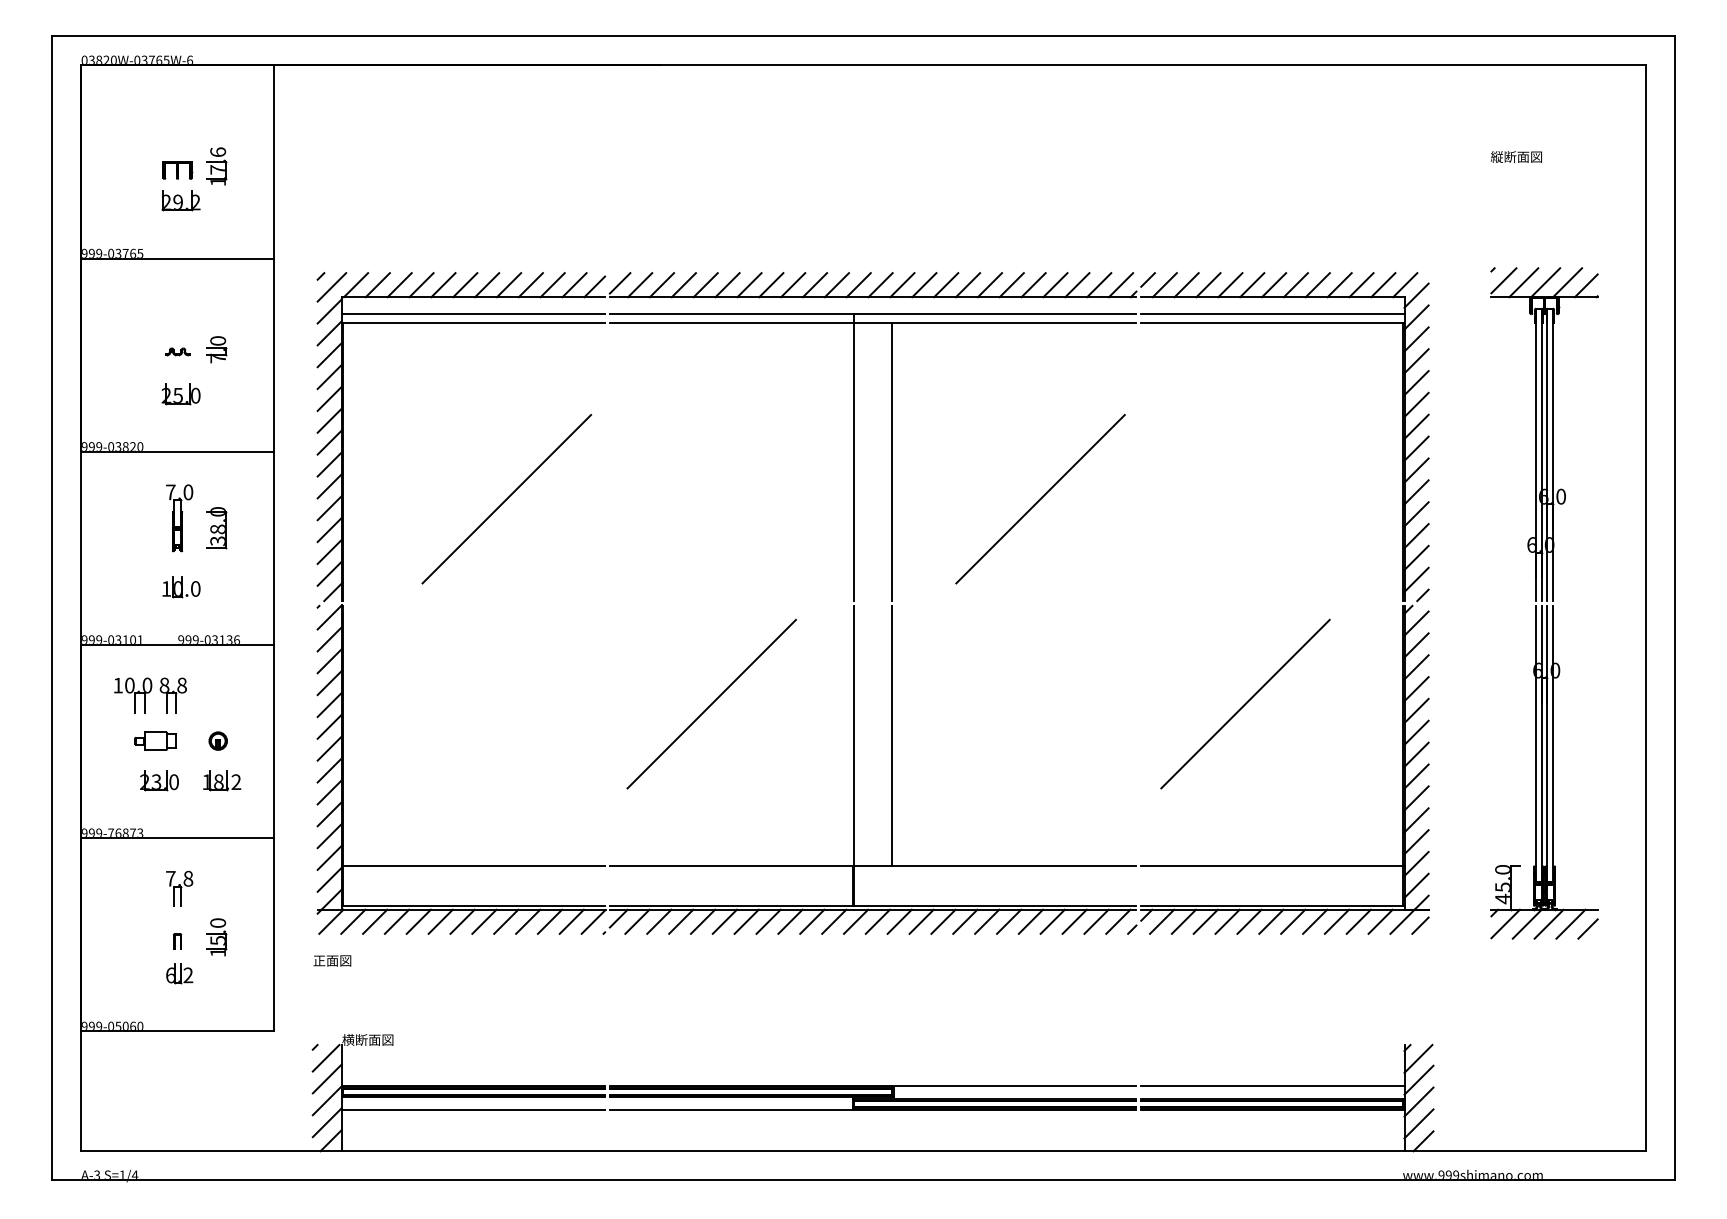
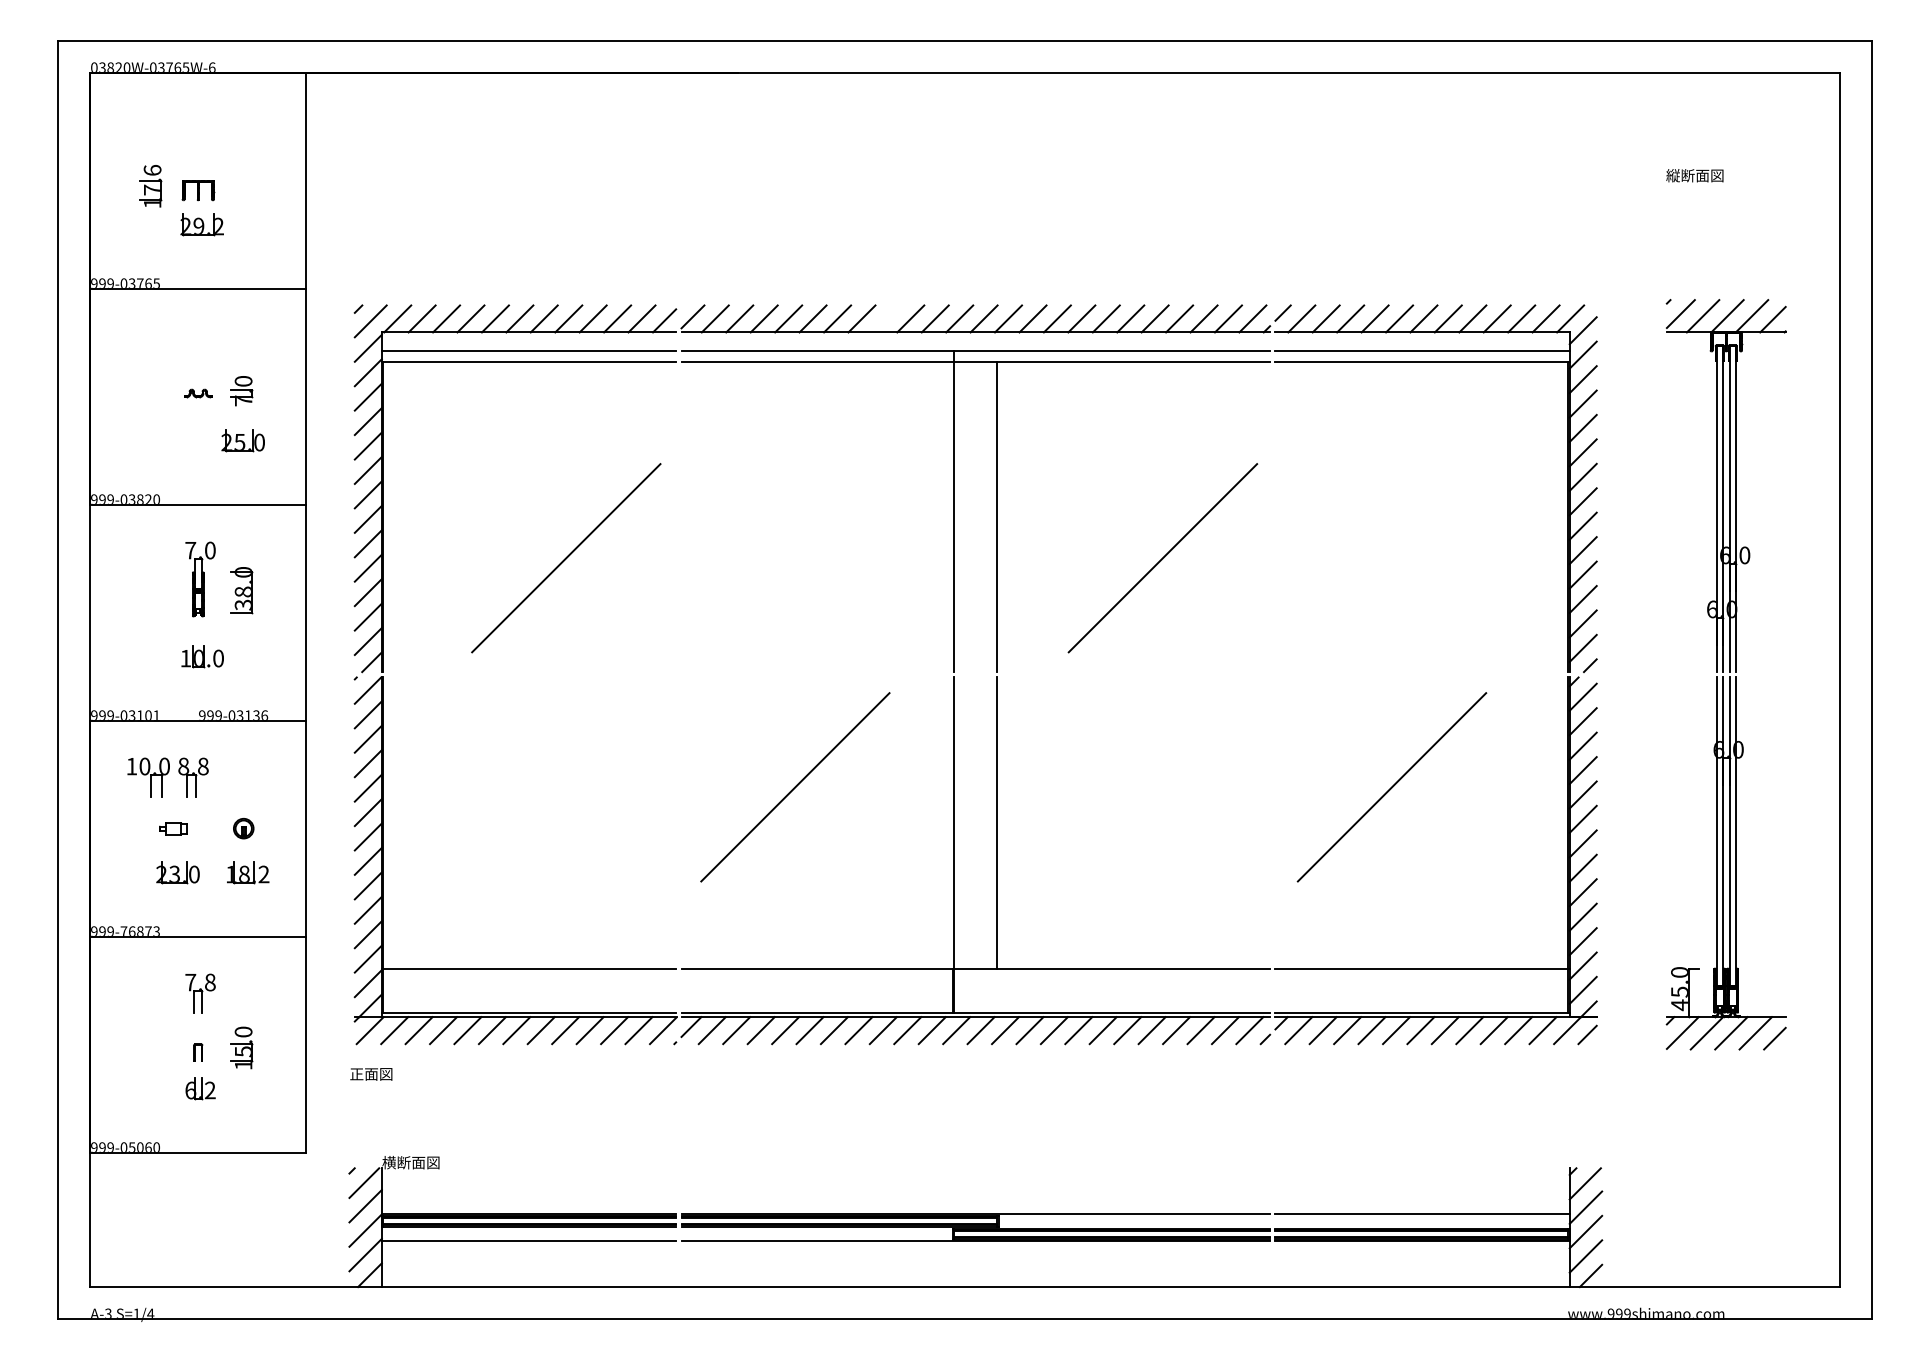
part: (216, 166) -> (150, 186), moved
line: (792, 284) -> (885, 318), removed
part: (180, 393) -> (242, 440), moved
part: (155, 741) -> (173, 828), size x0.6

